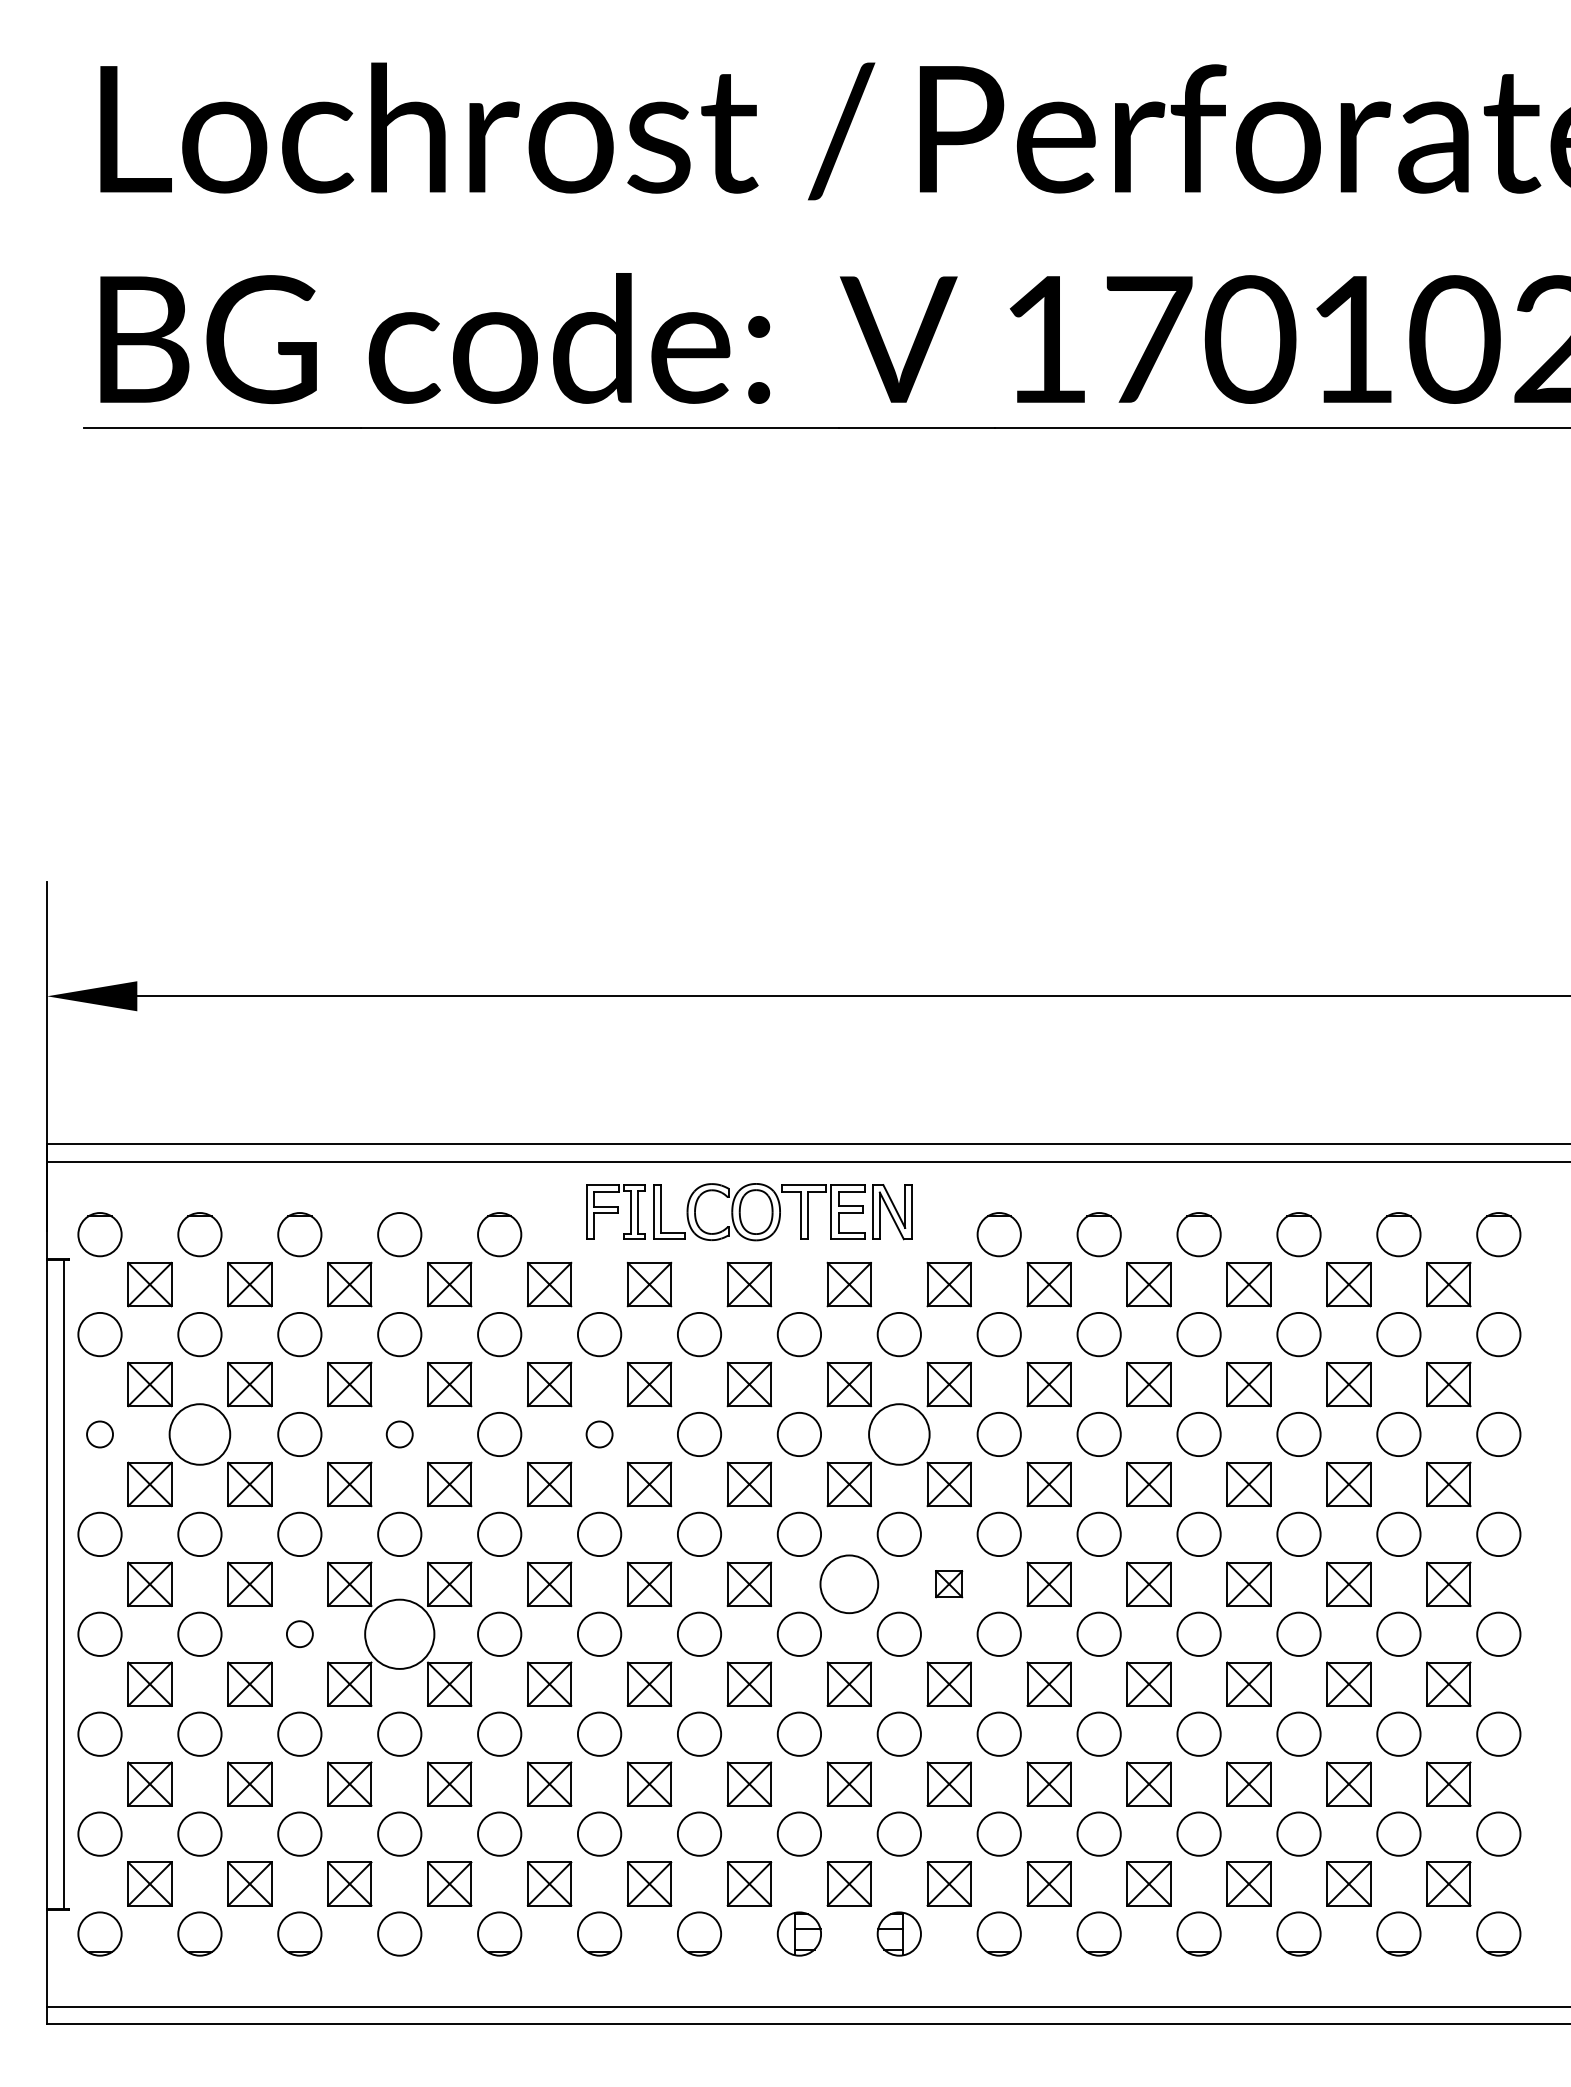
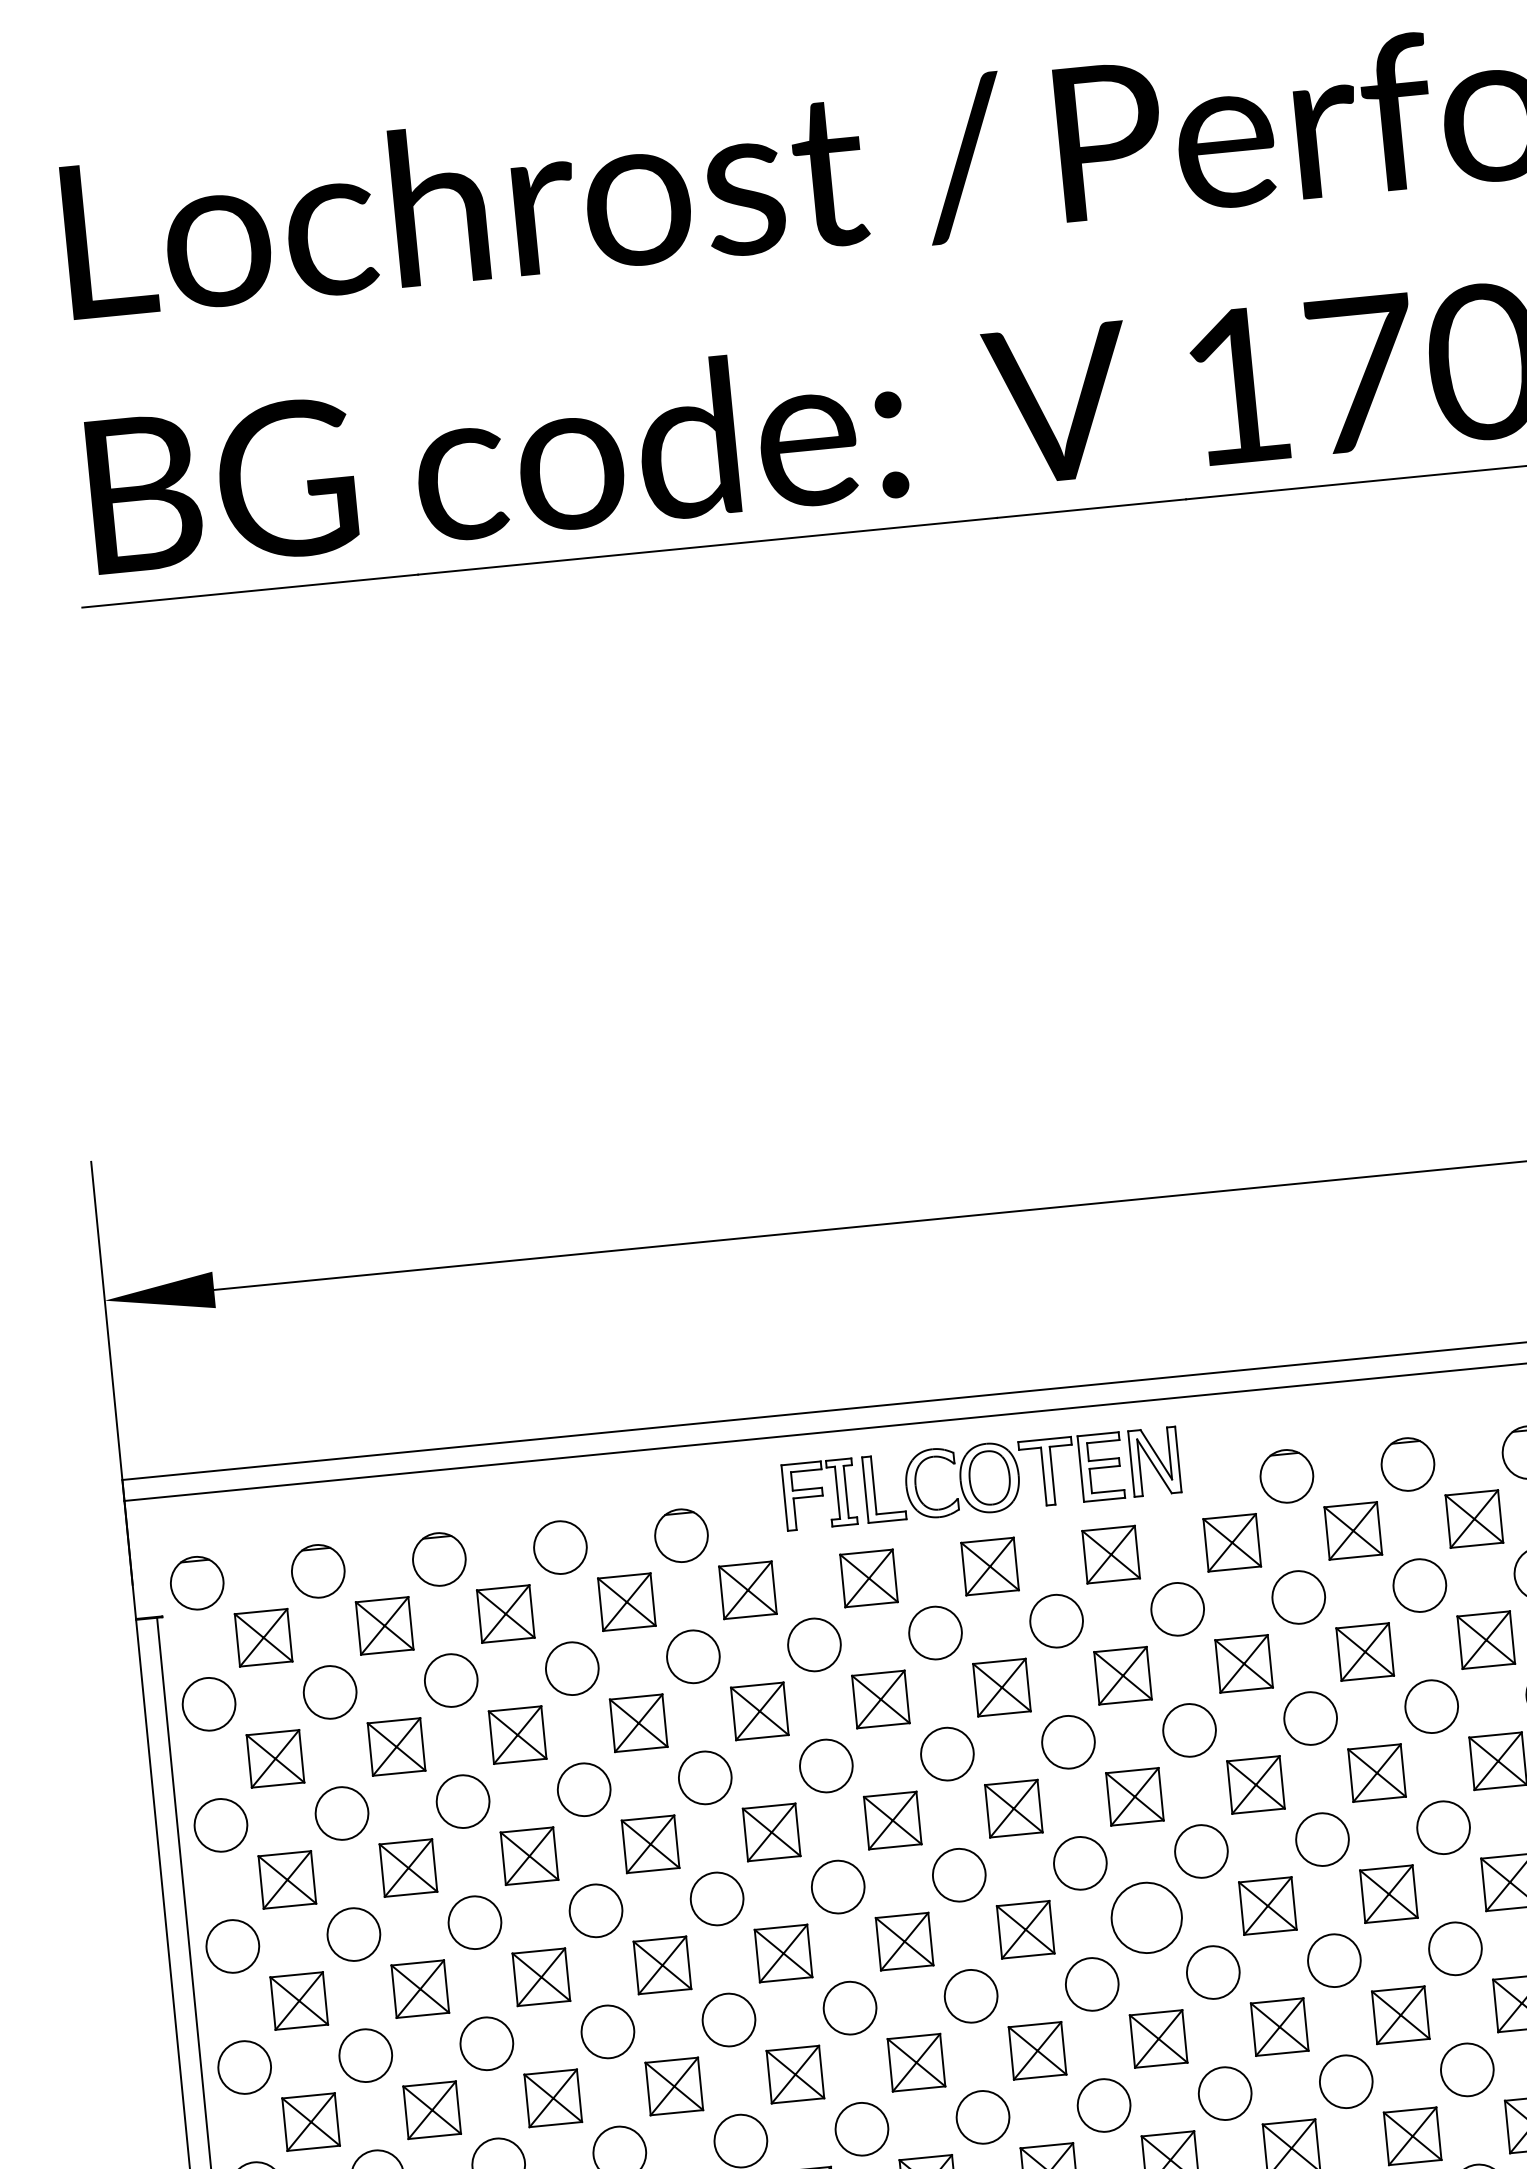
circle: (99, 1434) -> (220, 1825), size x1.67
circle: (199, 1434) -> (341, 1813), size x0.71
circle: (399, 1434) -> (583, 1789), size x1.67
circle: (599, 1434) -> (826, 1766), size x1.67
circle: (898, 1434) -> (1188, 1730), size x0.71
part: (948, 1583) -> (1266, 1905), size x1.67
circle: (299, 1633) -> (486, 2042), size x1.67
circle: (399, 1633) -> (607, 2030), size x0.62

